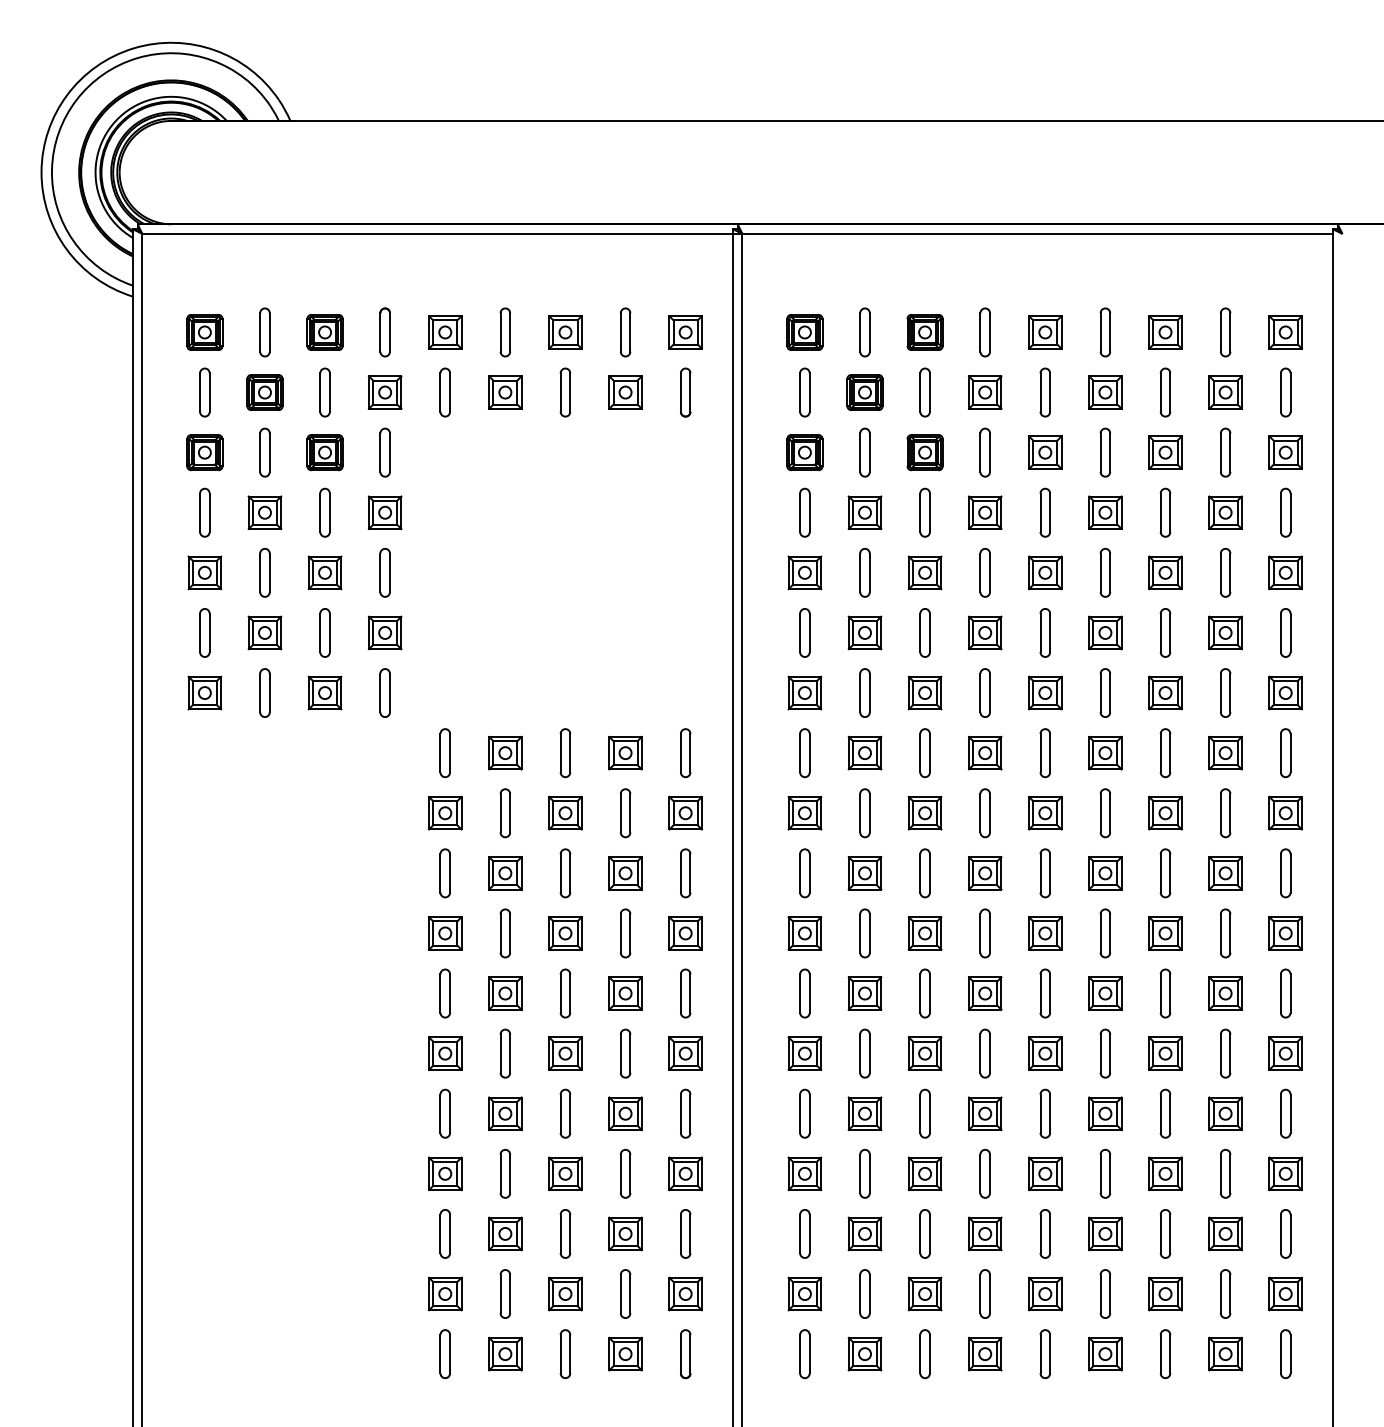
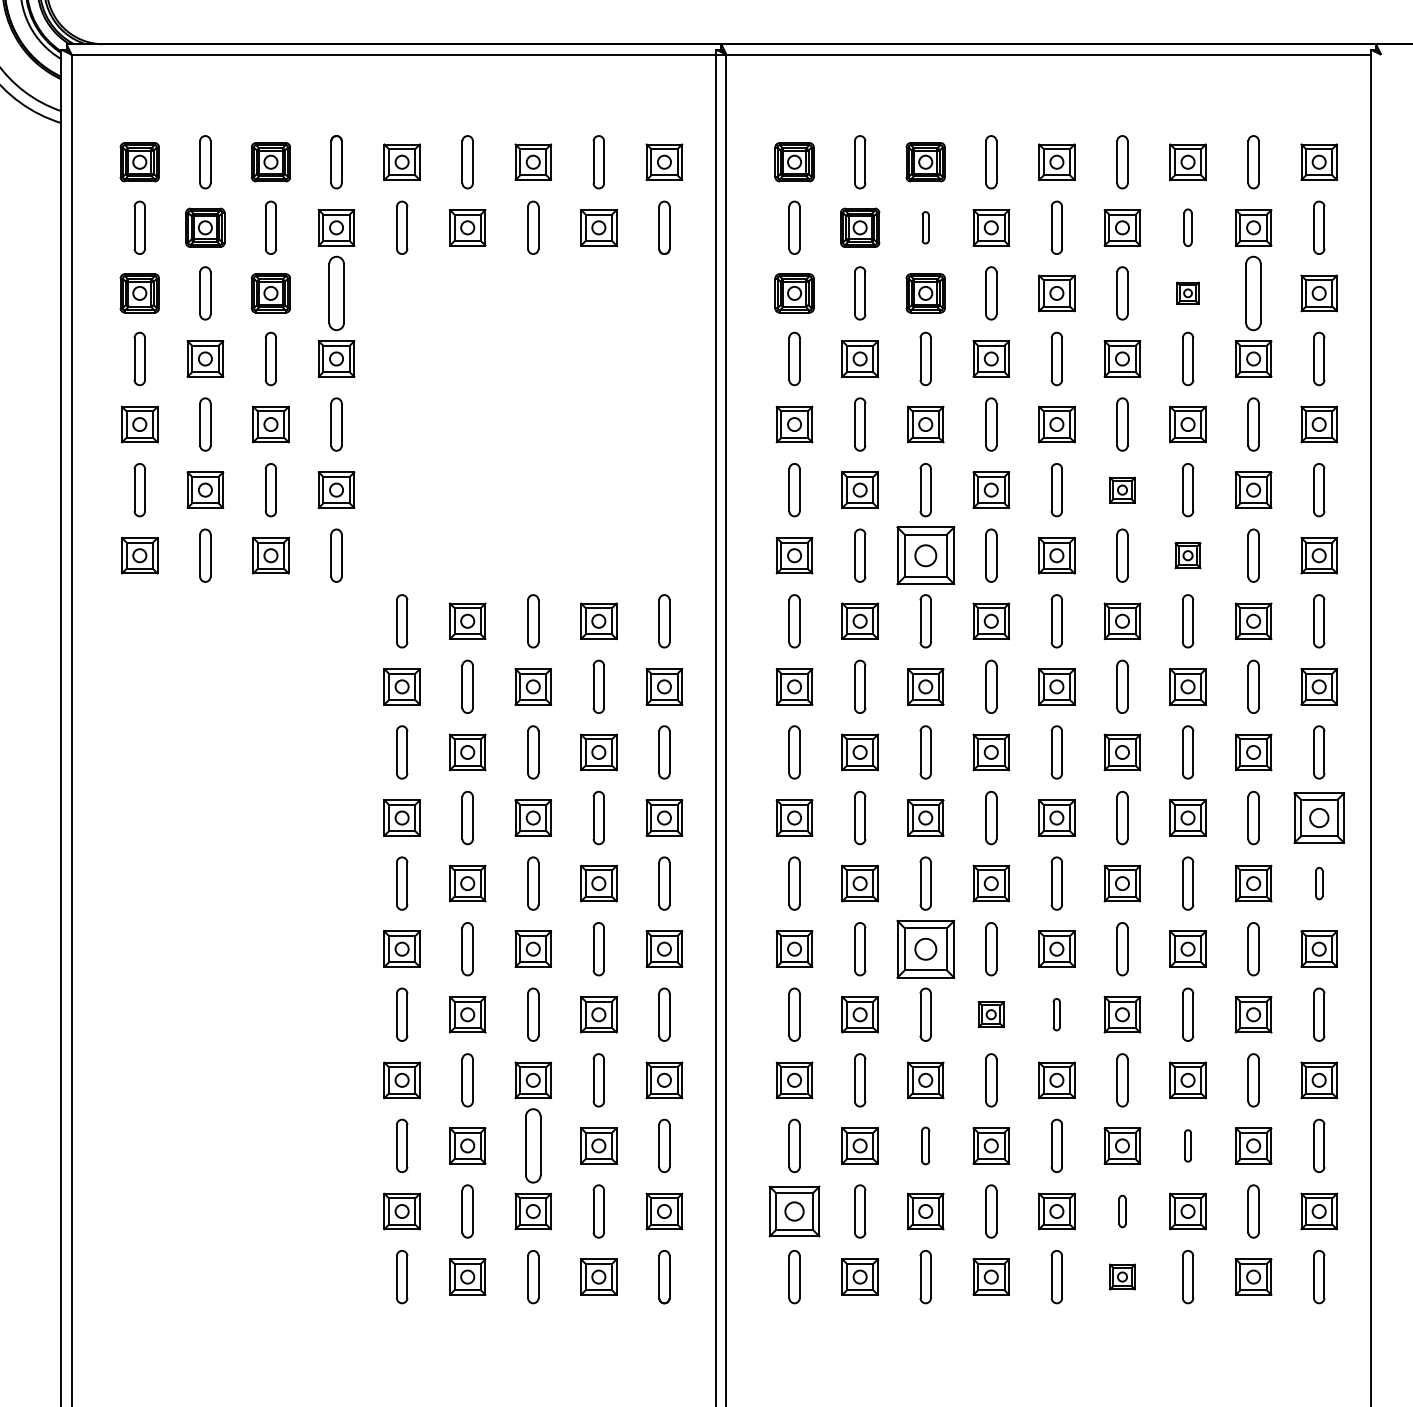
part: (924, 392) -> (925, 227), size x0.6
part: (1165, 392) -> (1188, 227), size x0.7
part: (384, 452) -> (335, 293), size x1.4
part: (1165, 452) -> (1188, 293), size x0.6
part: (1225, 452) -> (1253, 293), size x1.4
part: (1105, 632) -> (1122, 489), size x0.7
part: (924, 692) -> (925, 555), size x1.6
part: (1165, 692) -> (1188, 555), size x0.7
part: (1285, 933) -> (1318, 818), size x1.4
part: (1285, 993) -> (1318, 883), size x0.6
part: (924, 1053) -> (925, 949), size x1.6
part: (984, 1113) -> (990, 1014), size x0.7
part: (1044, 1113) -> (1056, 1014), size x0.6
part: (565, 1233) -> (533, 1145), size x1.4
part: (924, 1233) -> (925, 1145), size x0.7
part: (1165, 1233) -> (1188, 1145), size x0.6
part: (804, 1293) -> (794, 1210), size x1.4
part: (1105, 1293) -> (1122, 1210), size x0.6
part: (1105, 1353) -> (1122, 1276), size x0.7

